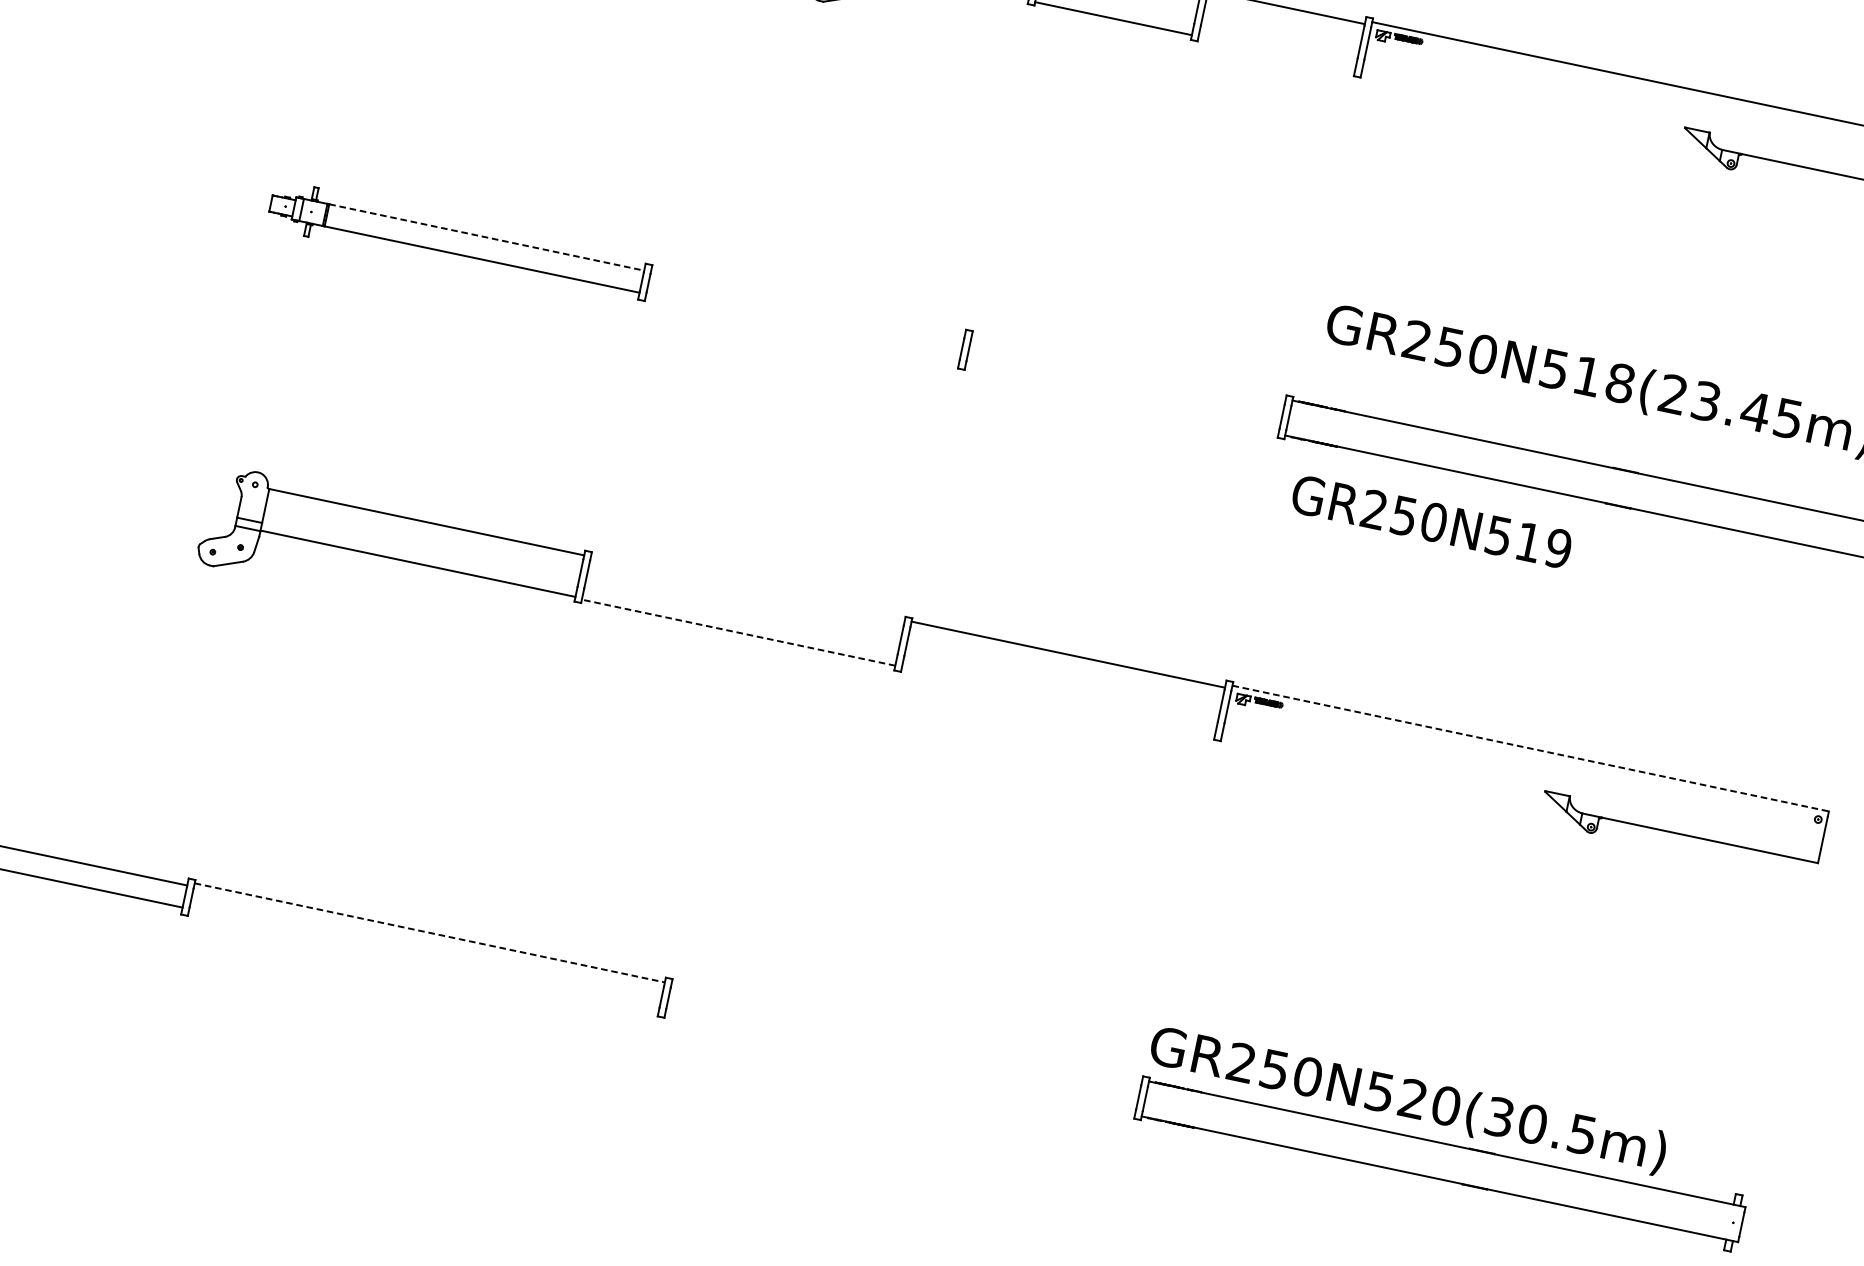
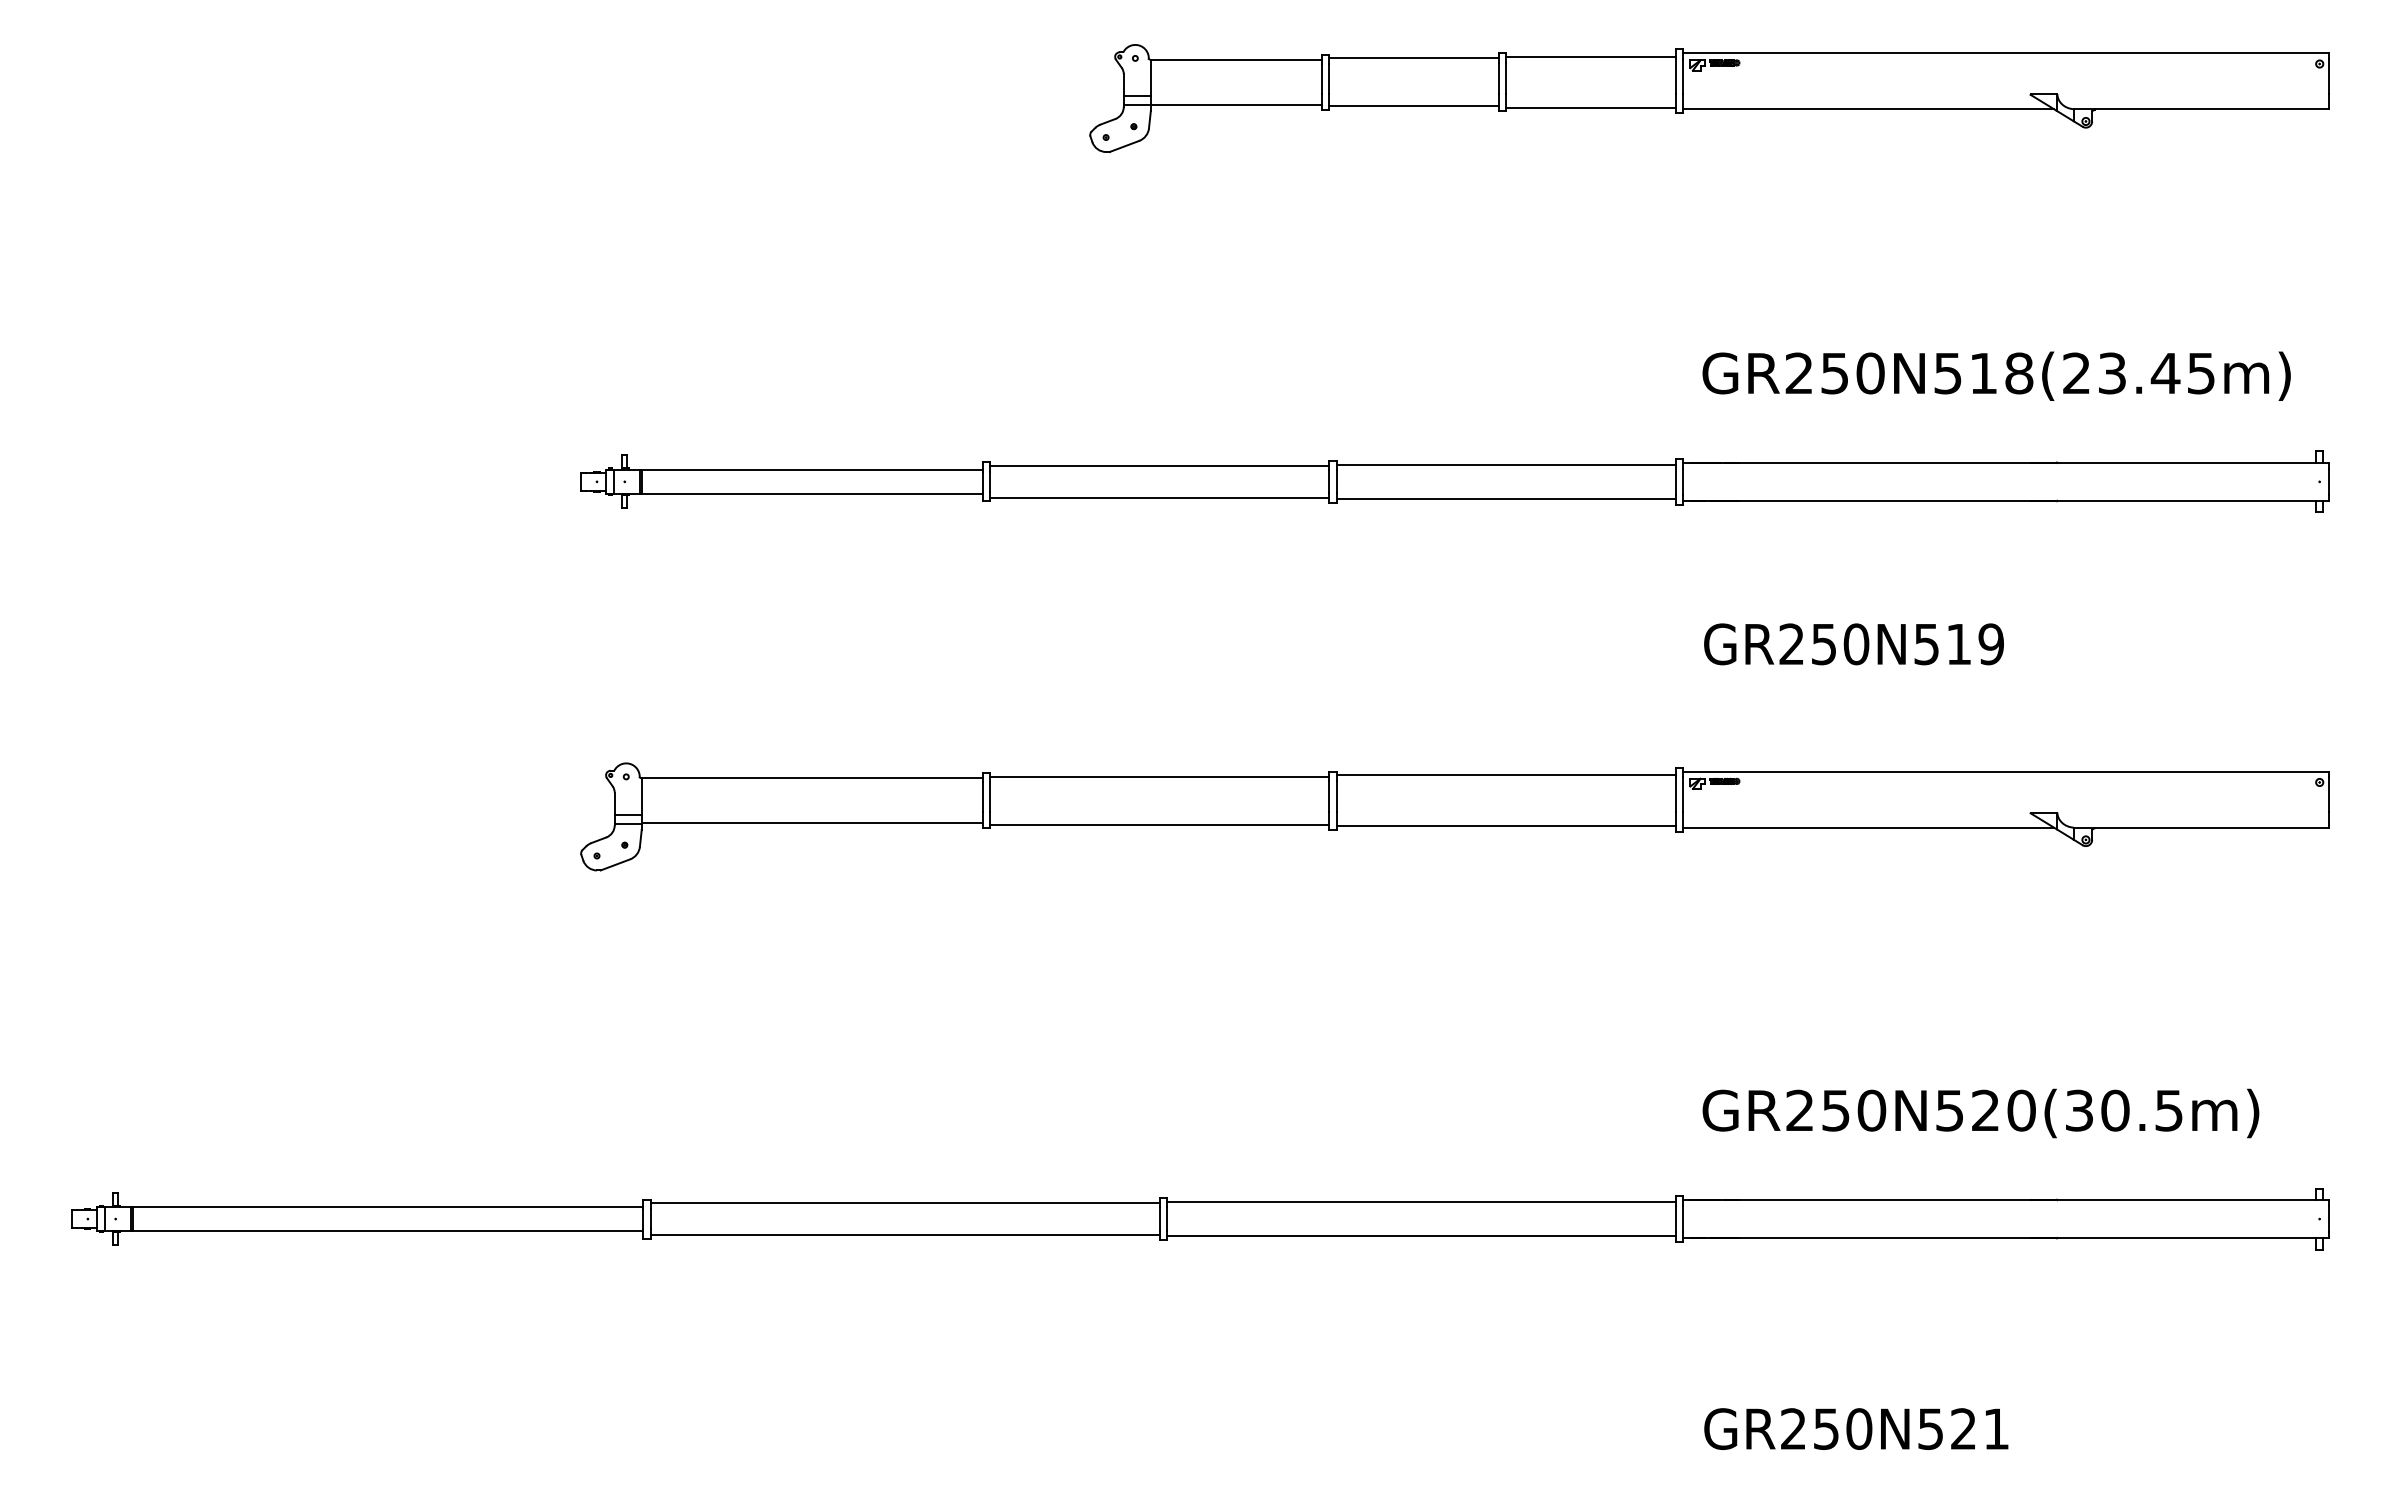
line: (1276, 54) -> (1590, 107), added
line: (1532, 110) -> (1868, 109), added
line: (487, 237) -> (812, 469), dashed -> solid
line: (808, 301) -> (1159, 466), added
line: (802, 330) -> (1159, 497), added
line: (1128, 367) -> (1505, 464), added
line: (1121, 399) -> (1505, 499), added
text: (1431, 521) -> (1853, 644), moved
line: (747, 588) -> (1159, 776), added
line: (738, 632) -> (1159, 824), dashed -> solid
line: (1057, 701) -> (1505, 826), added
line: (1531, 748) -> (2006, 771), dashed -> solid
line: (1392, 773) -> (1868, 827), added
line: (430, 933) -> (905, 1203), dashed -> solid
line: (423, 961) -> (904, 1234), added
line: (906, 1031) -> (1420, 1201), added
line: (899, 1063) -> (1420, 1236), added
text: (1407, 1100) -> (1980, 1113), moved

